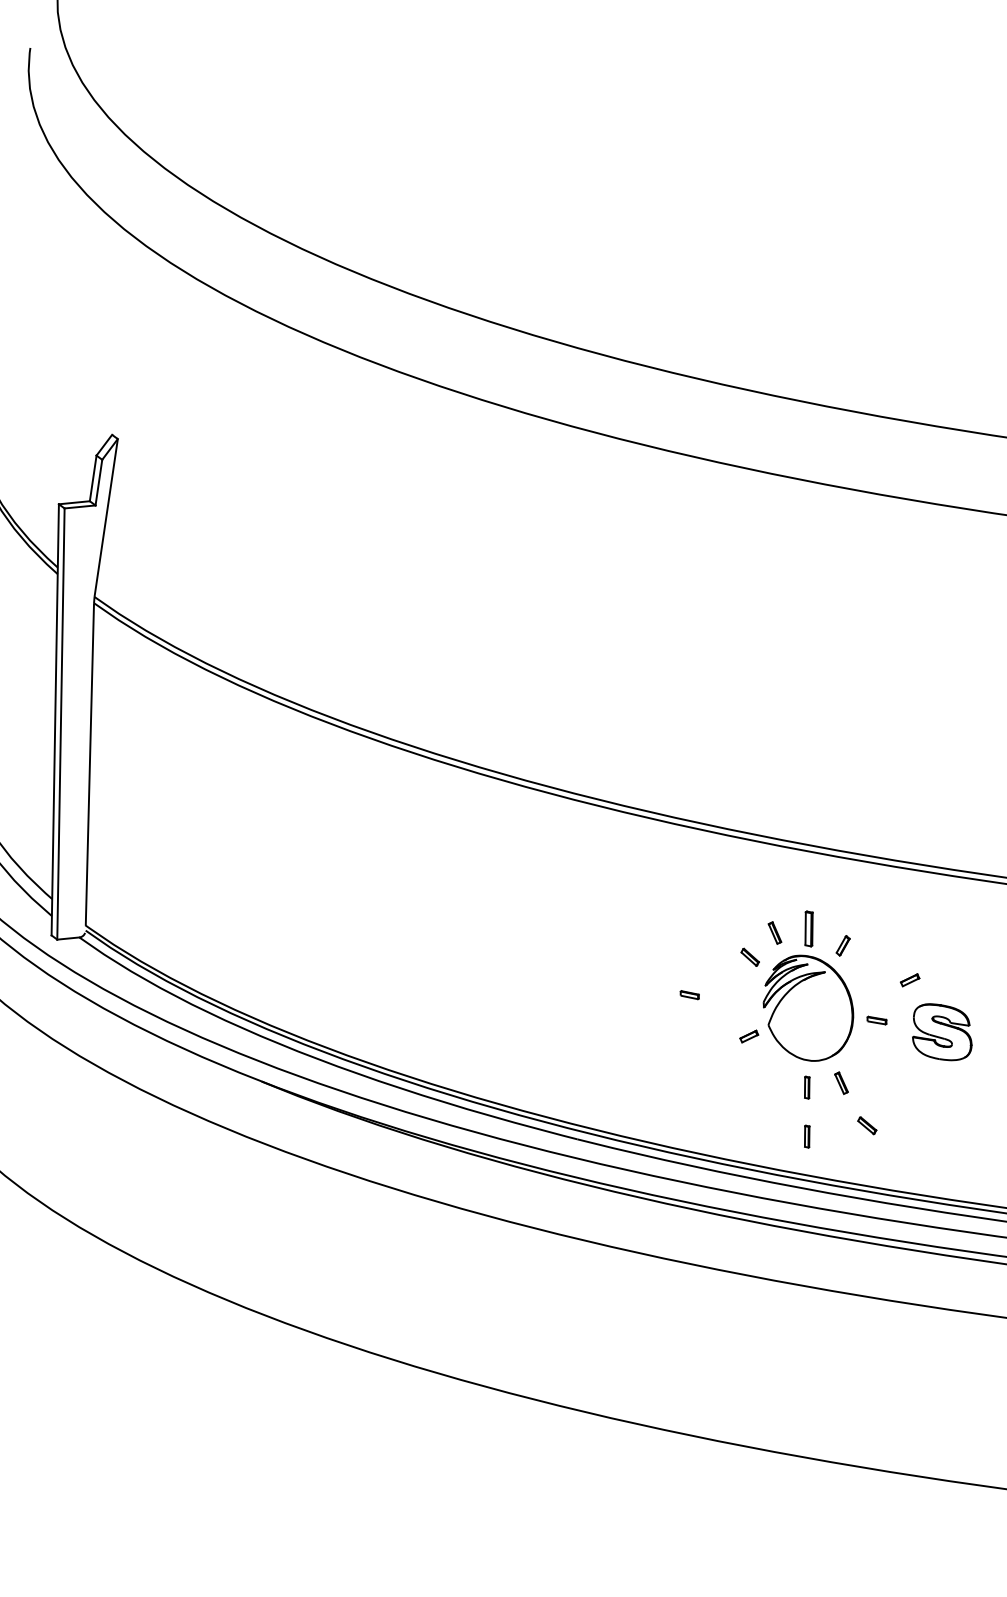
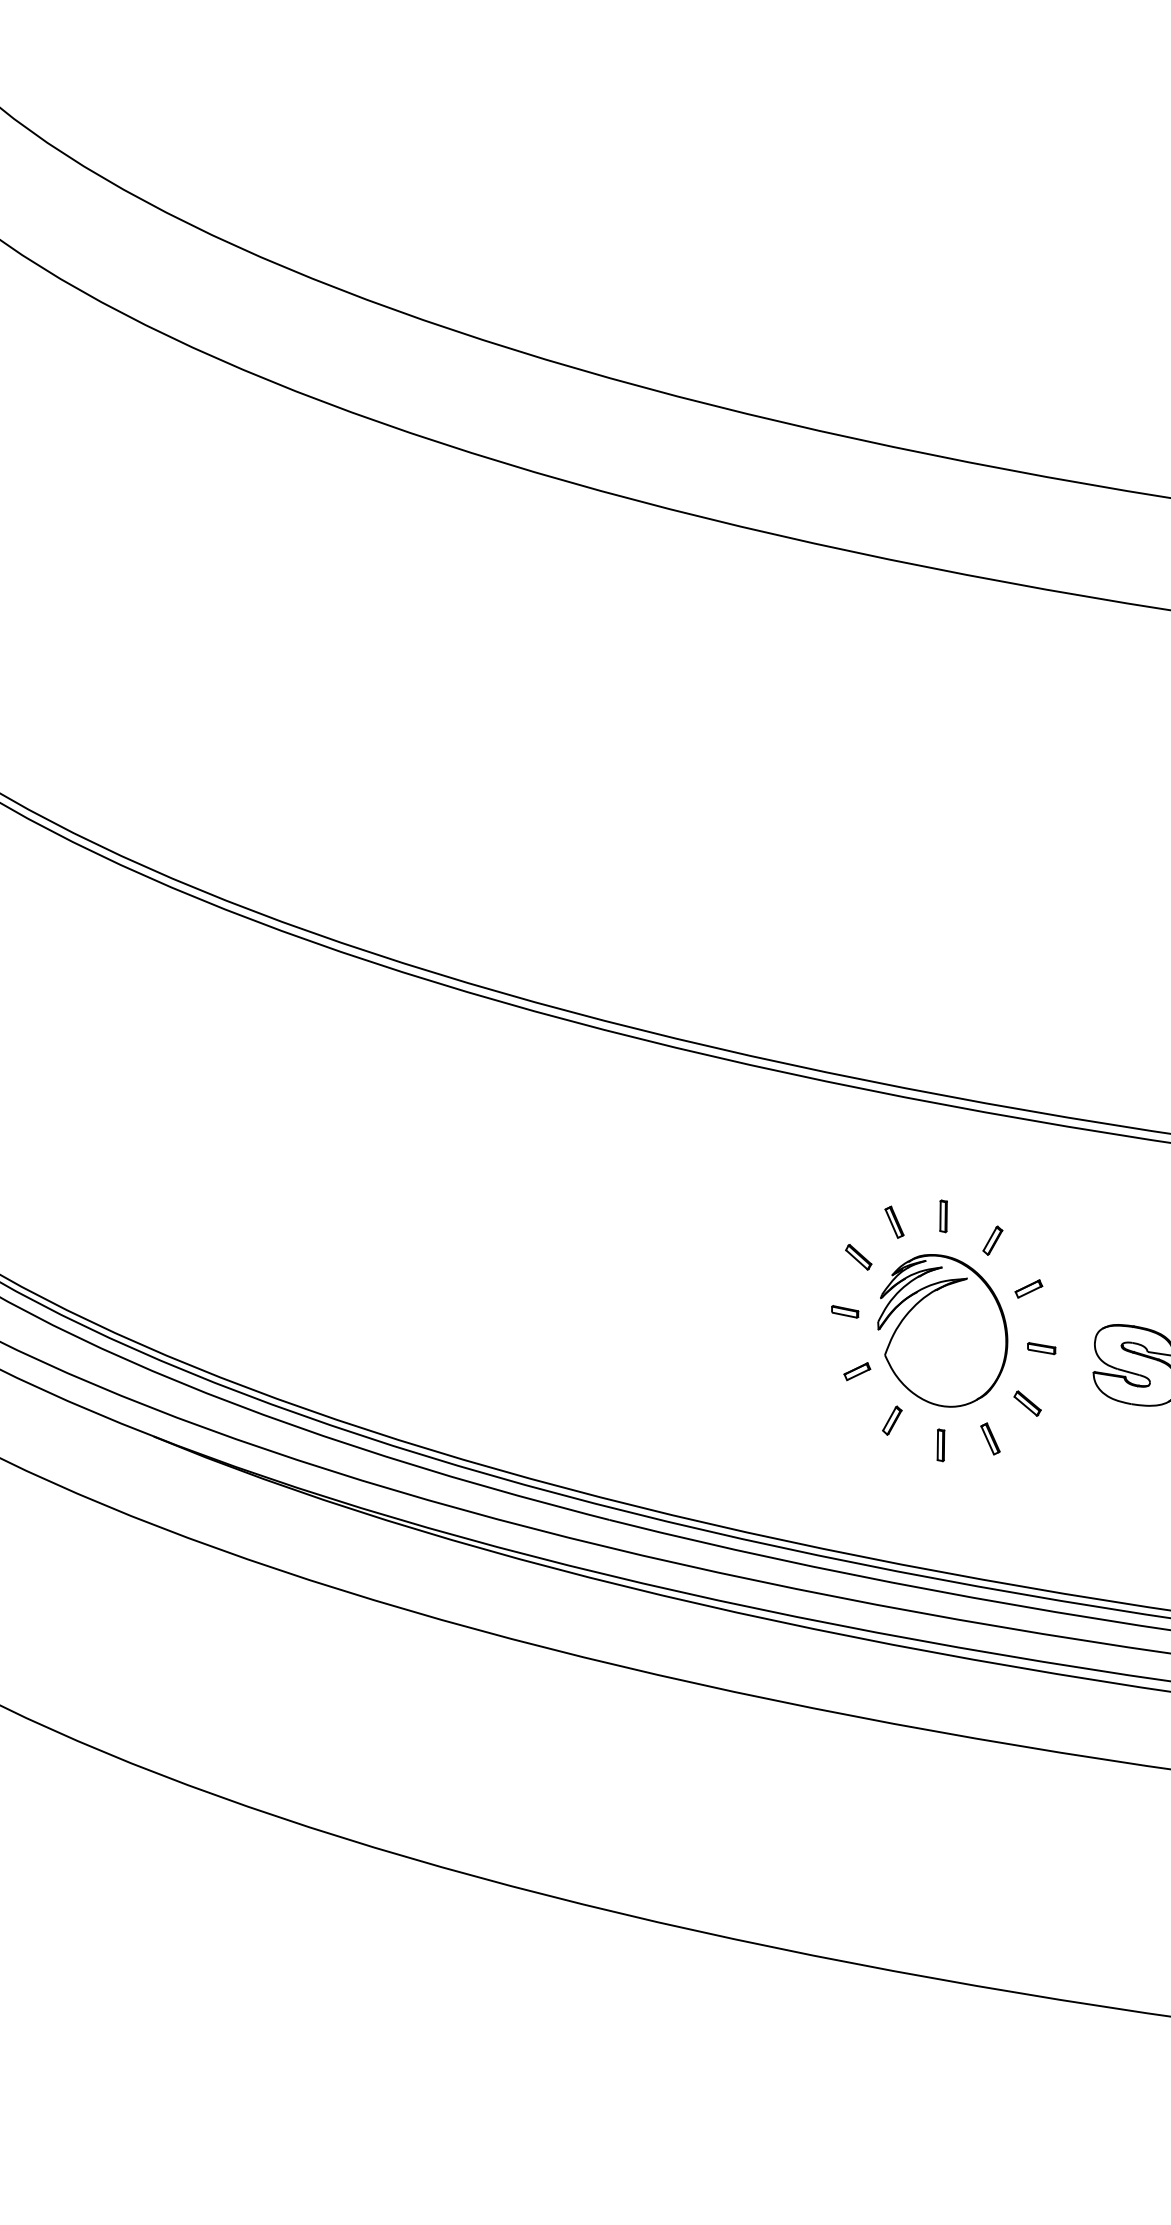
part: (808, 928) -> (942, 1215), size x0.62
part: (909, 980) -> (1027, 1289), moved
part: (689, 995) -> (844, 1312), moved
part: (773, 1070) -> (892, 1420), added
part: (867, 1125) -> (1027, 1403), moved
part: (807, 1136) -> (941, 1515), removed

